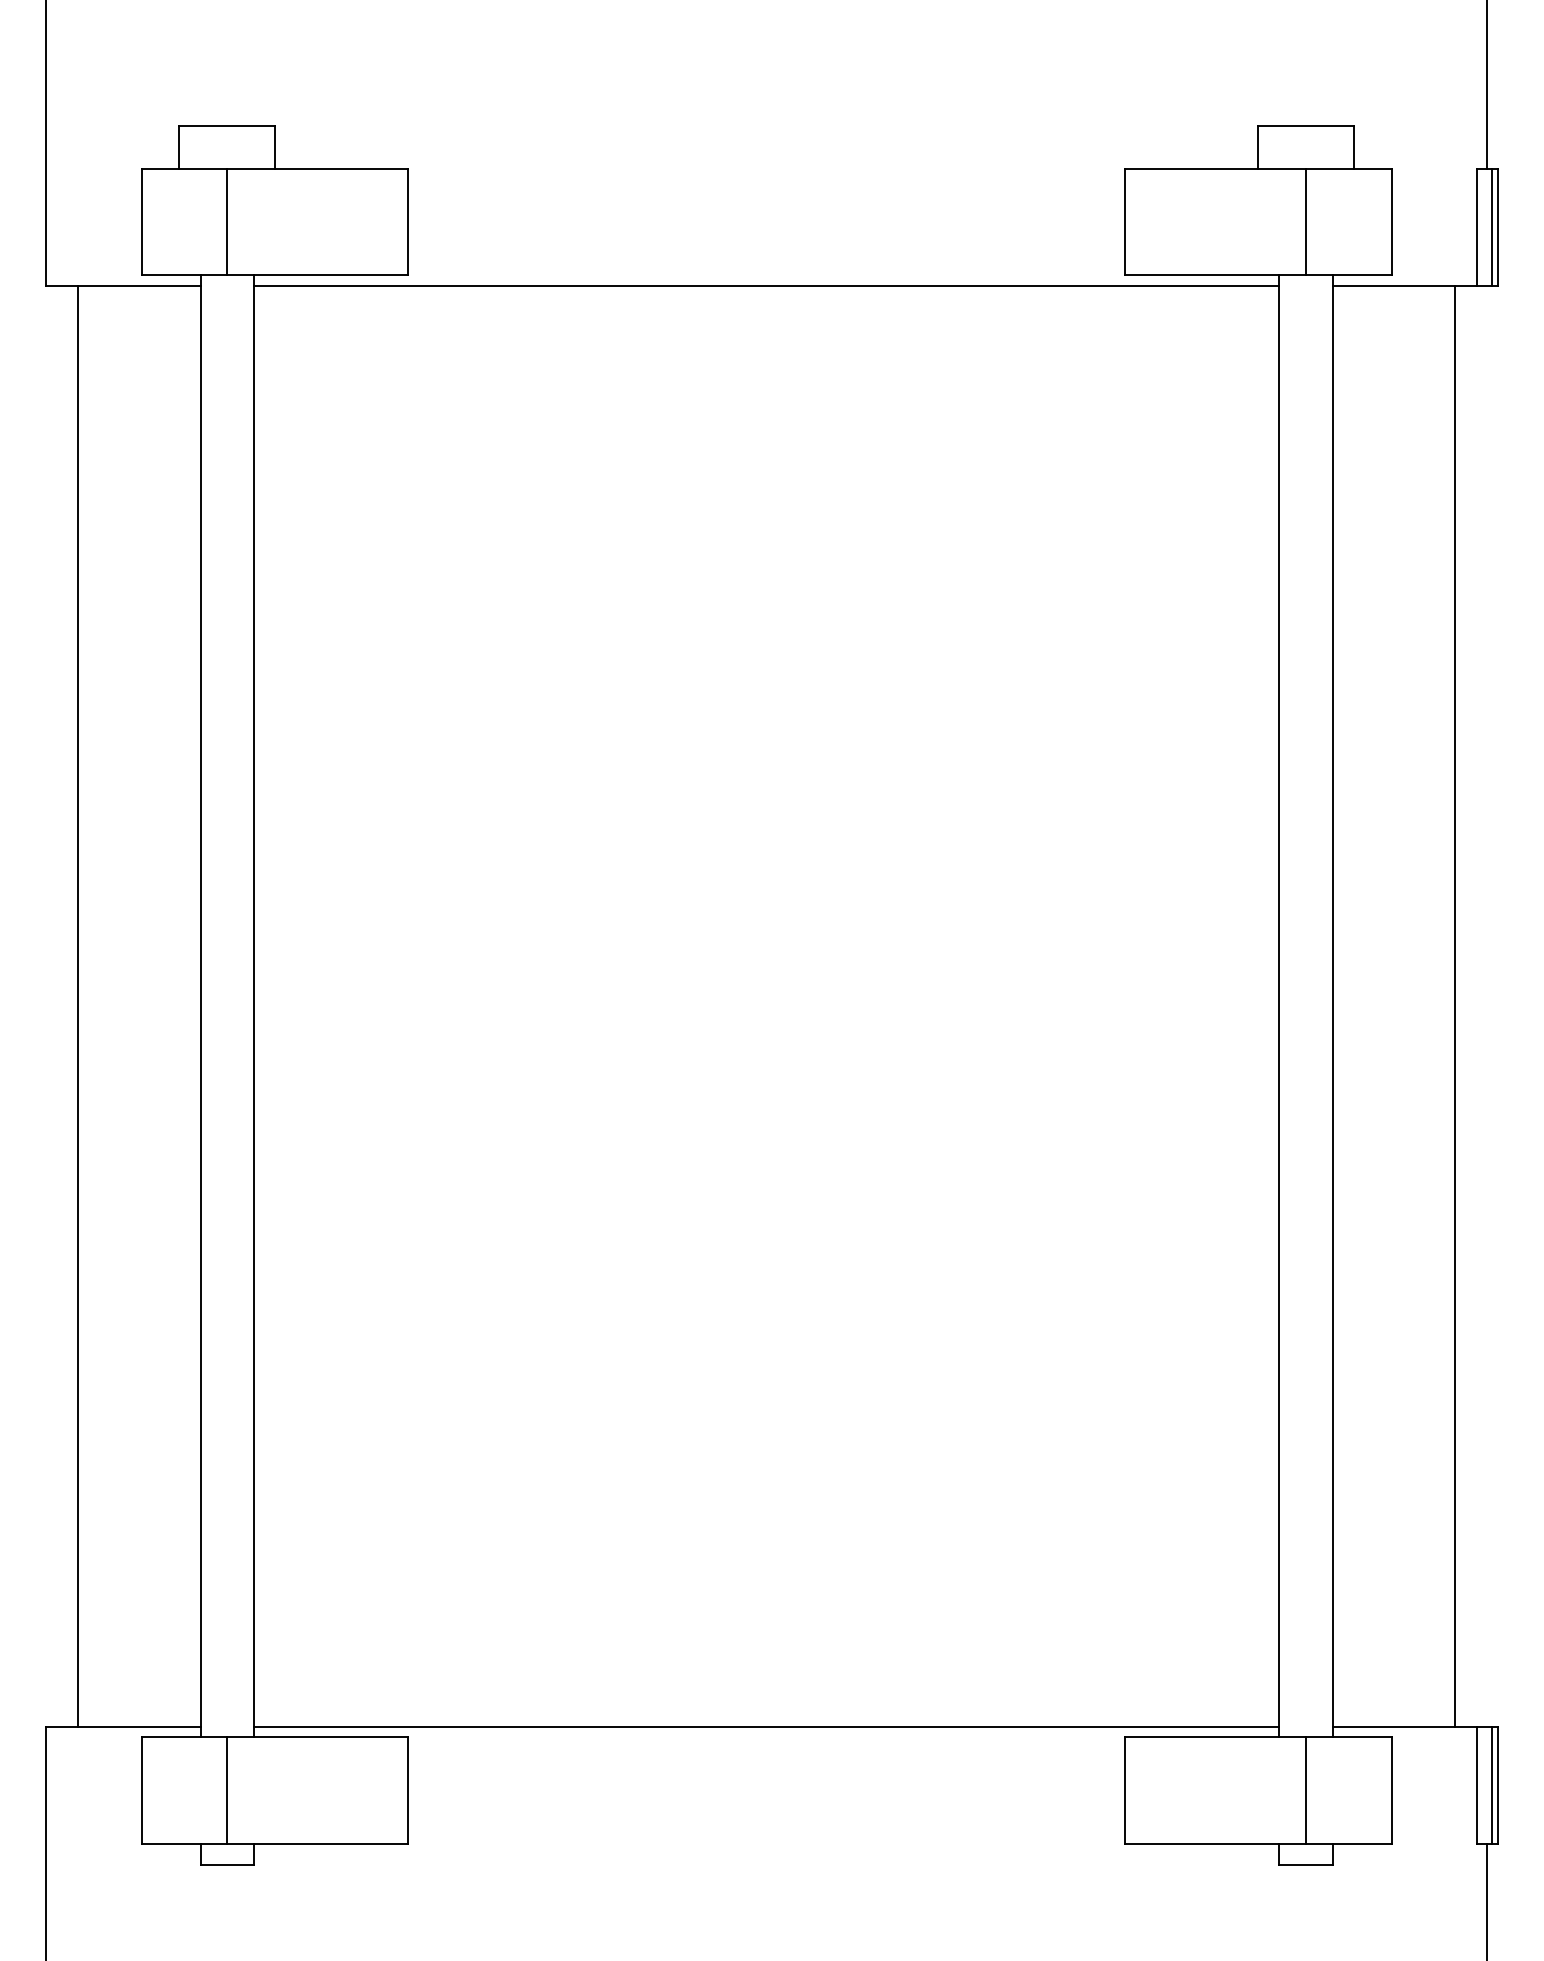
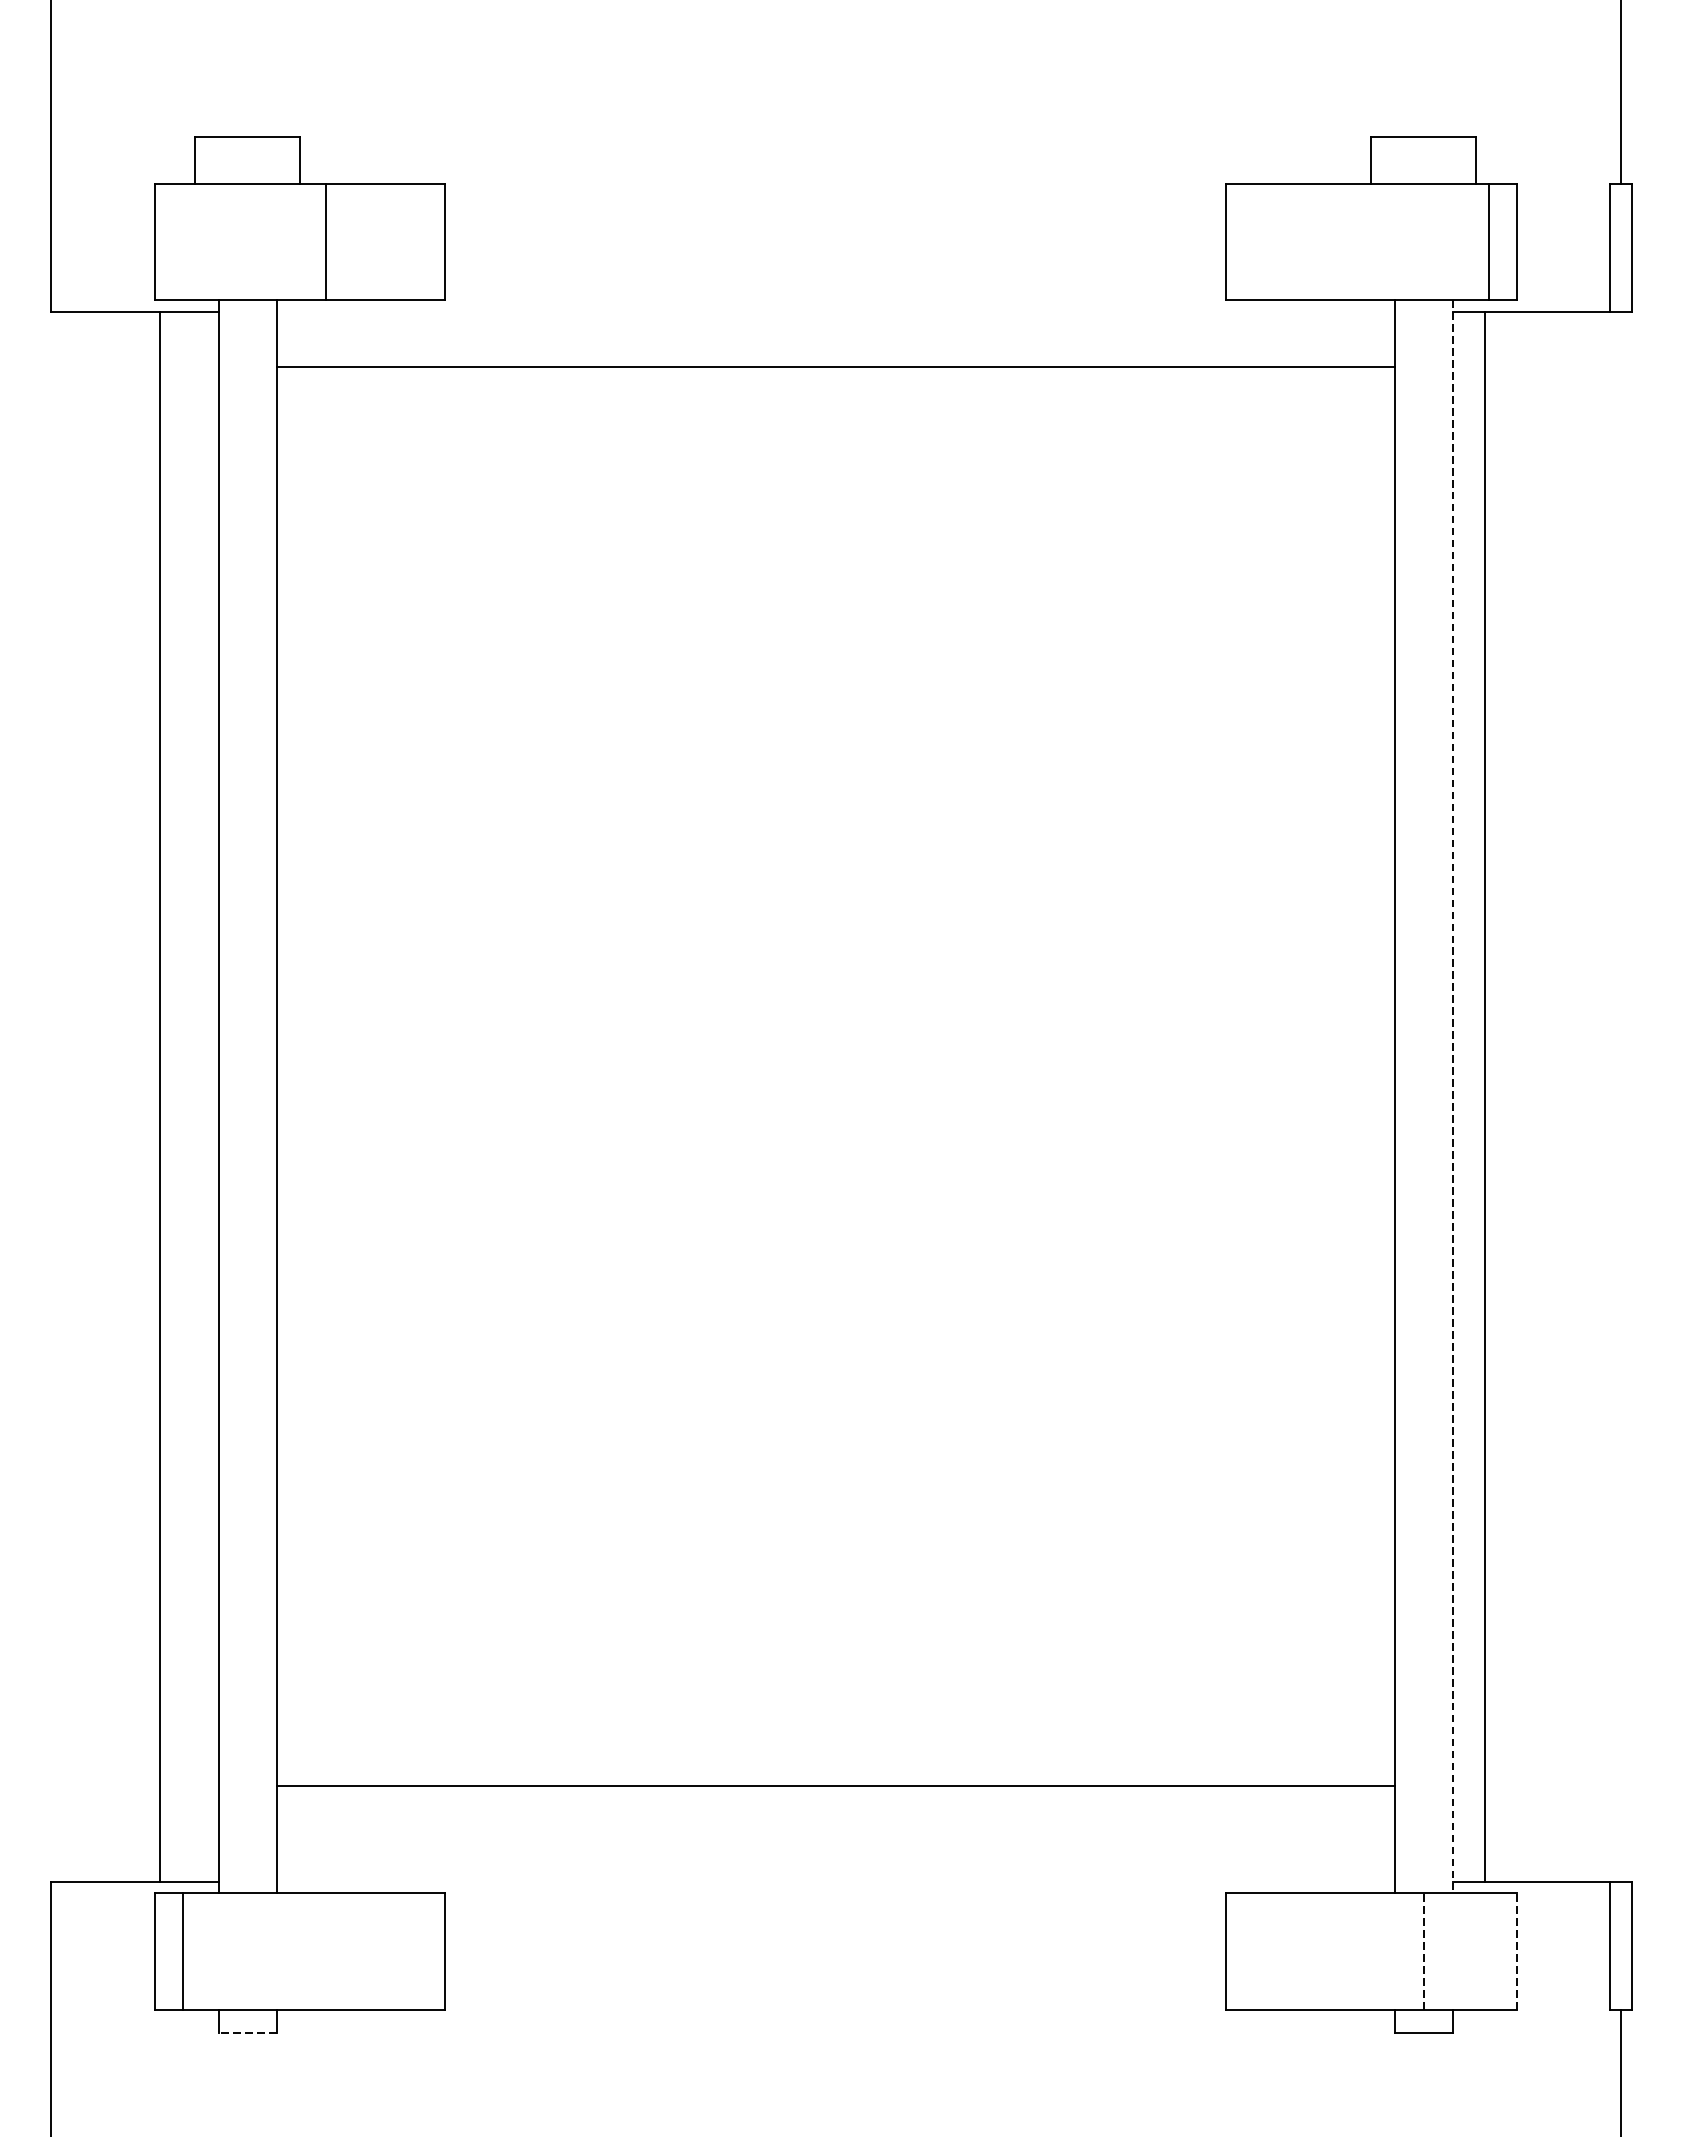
line: (227, 221) -> (326, 241), moved
line: (1306, 221) -> (1489, 241), moved
line: (1492, 227) -> (1626, 247), removed
line: (766, 286) -> (835, 367), moved
line: (78, 1006) -> (159, 1096), moved
line: (1332, 1006) -> (1452, 1096), solid -> dashed
line: (1454, 1006) -> (1484, 1096), moved
line: (766, 1726) -> (835, 1785), moved
line: (1492, 1785) -> (1626, 1945), removed
line: (227, 1790) -> (183, 1951), moved
line: (1306, 1790) -> (1424, 1951), solid -> dashed
line: (1391, 1790) -> (1516, 1951), solid -> dashed
line: (227, 1865) -> (247, 2033), solid -> dashed

